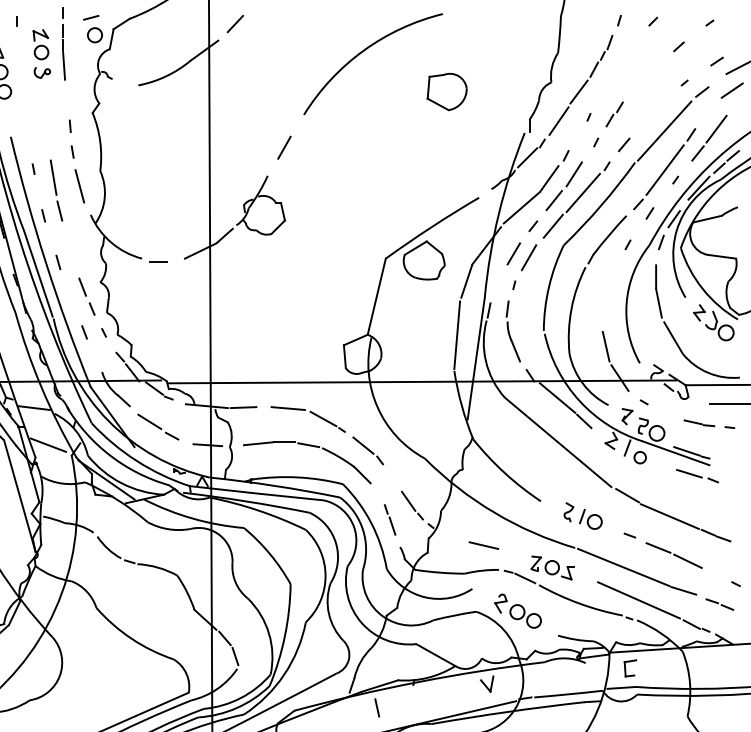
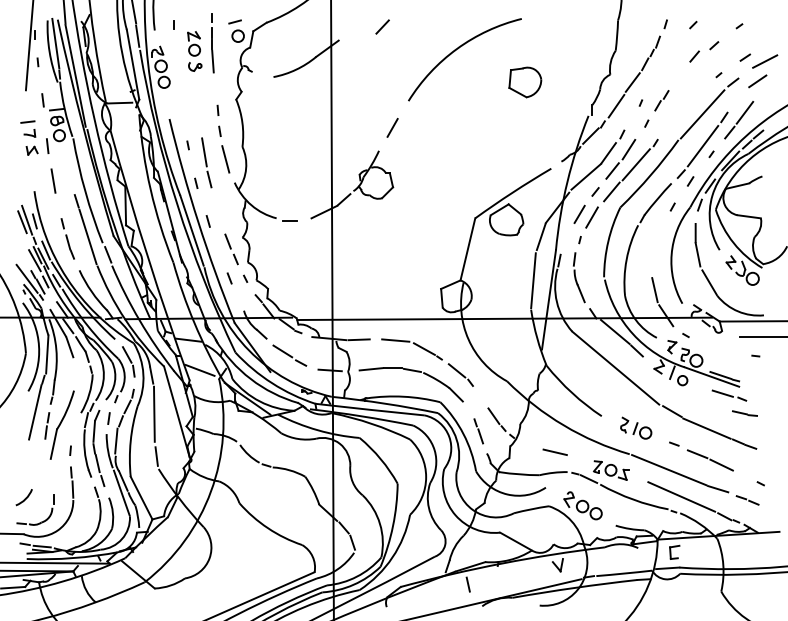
line: (235, 23) -> (382, 26), moved
line: (624, 144) -> (694, 56), moved
line: (698, 423) -> (744, 413), moved

